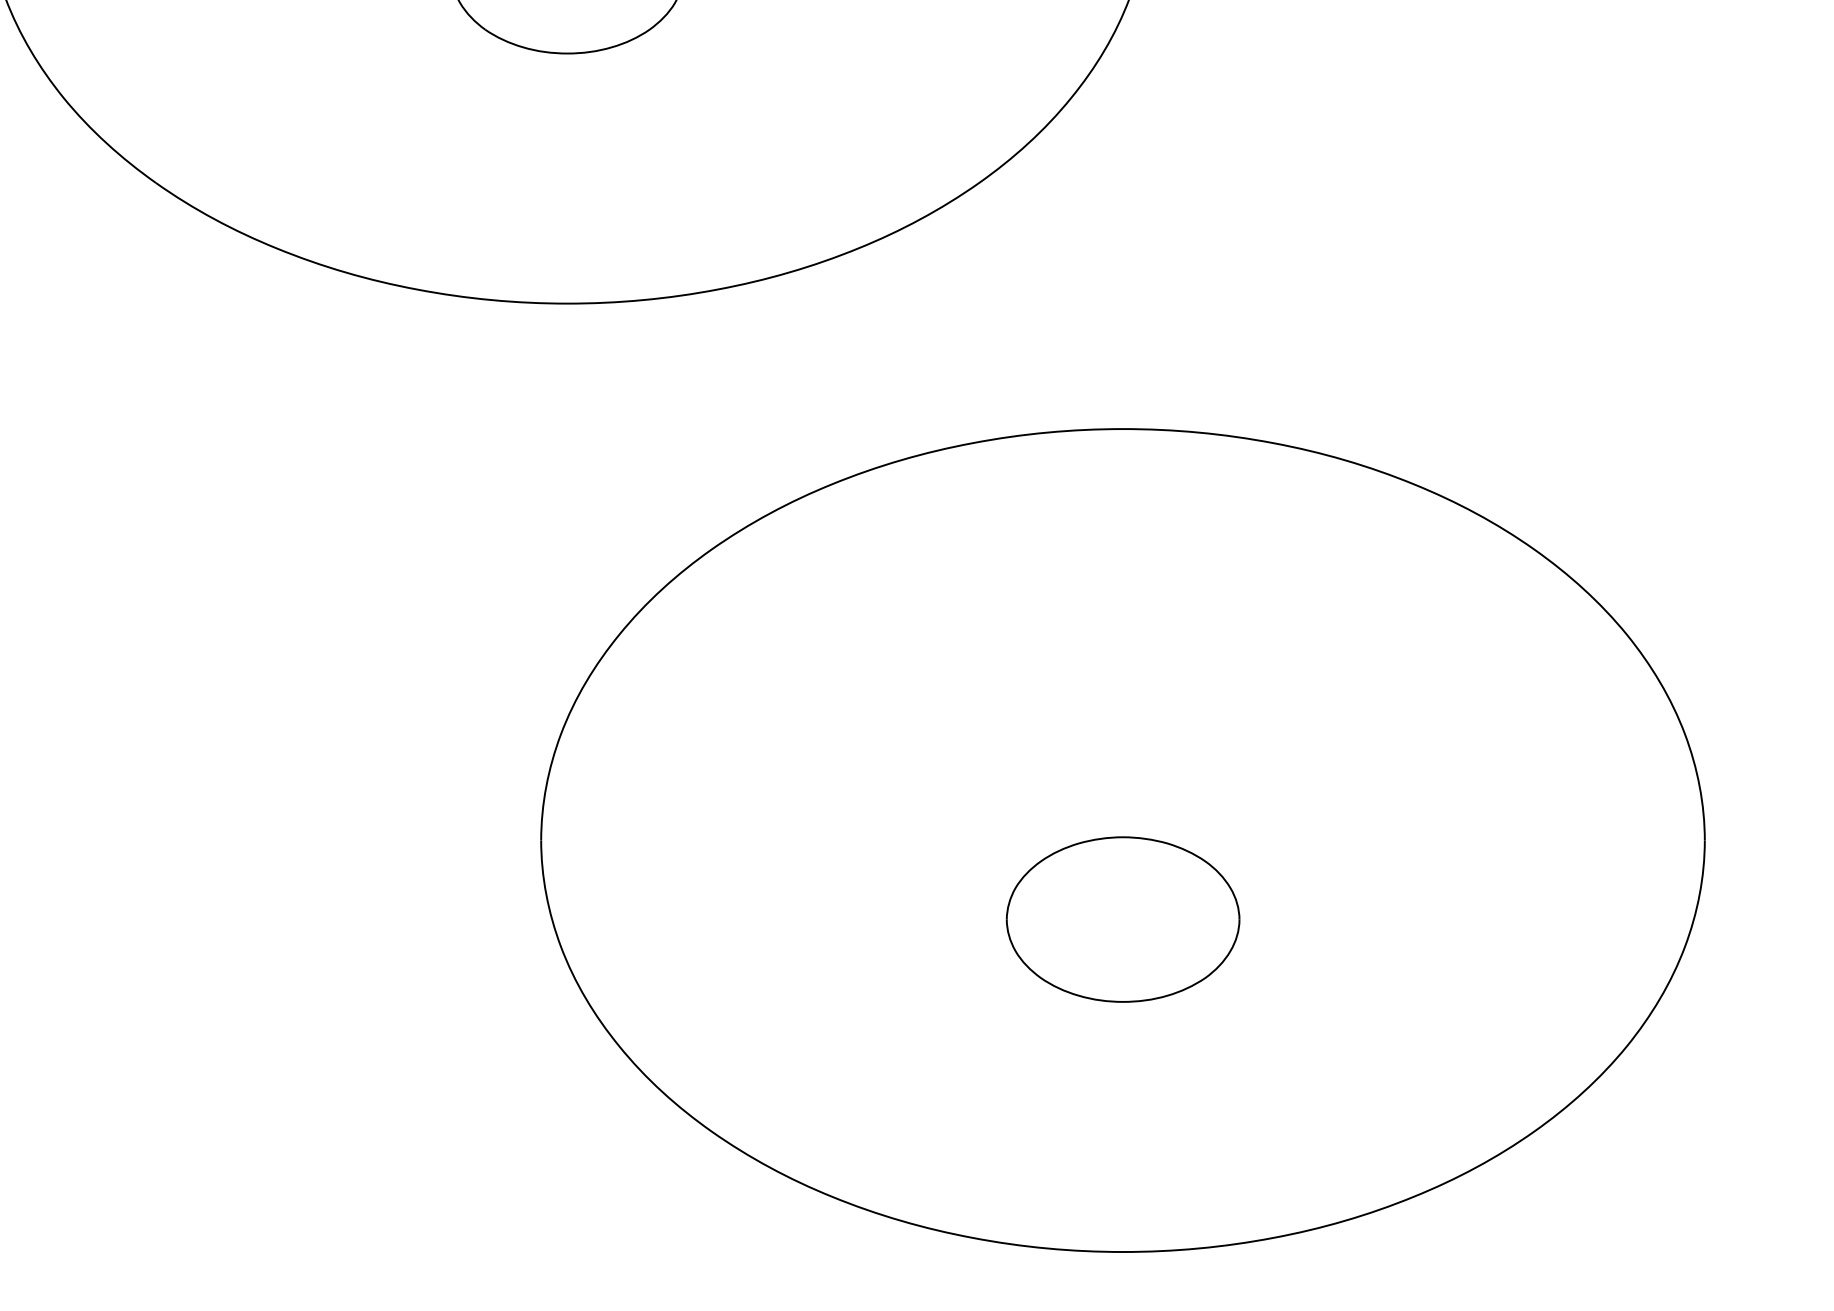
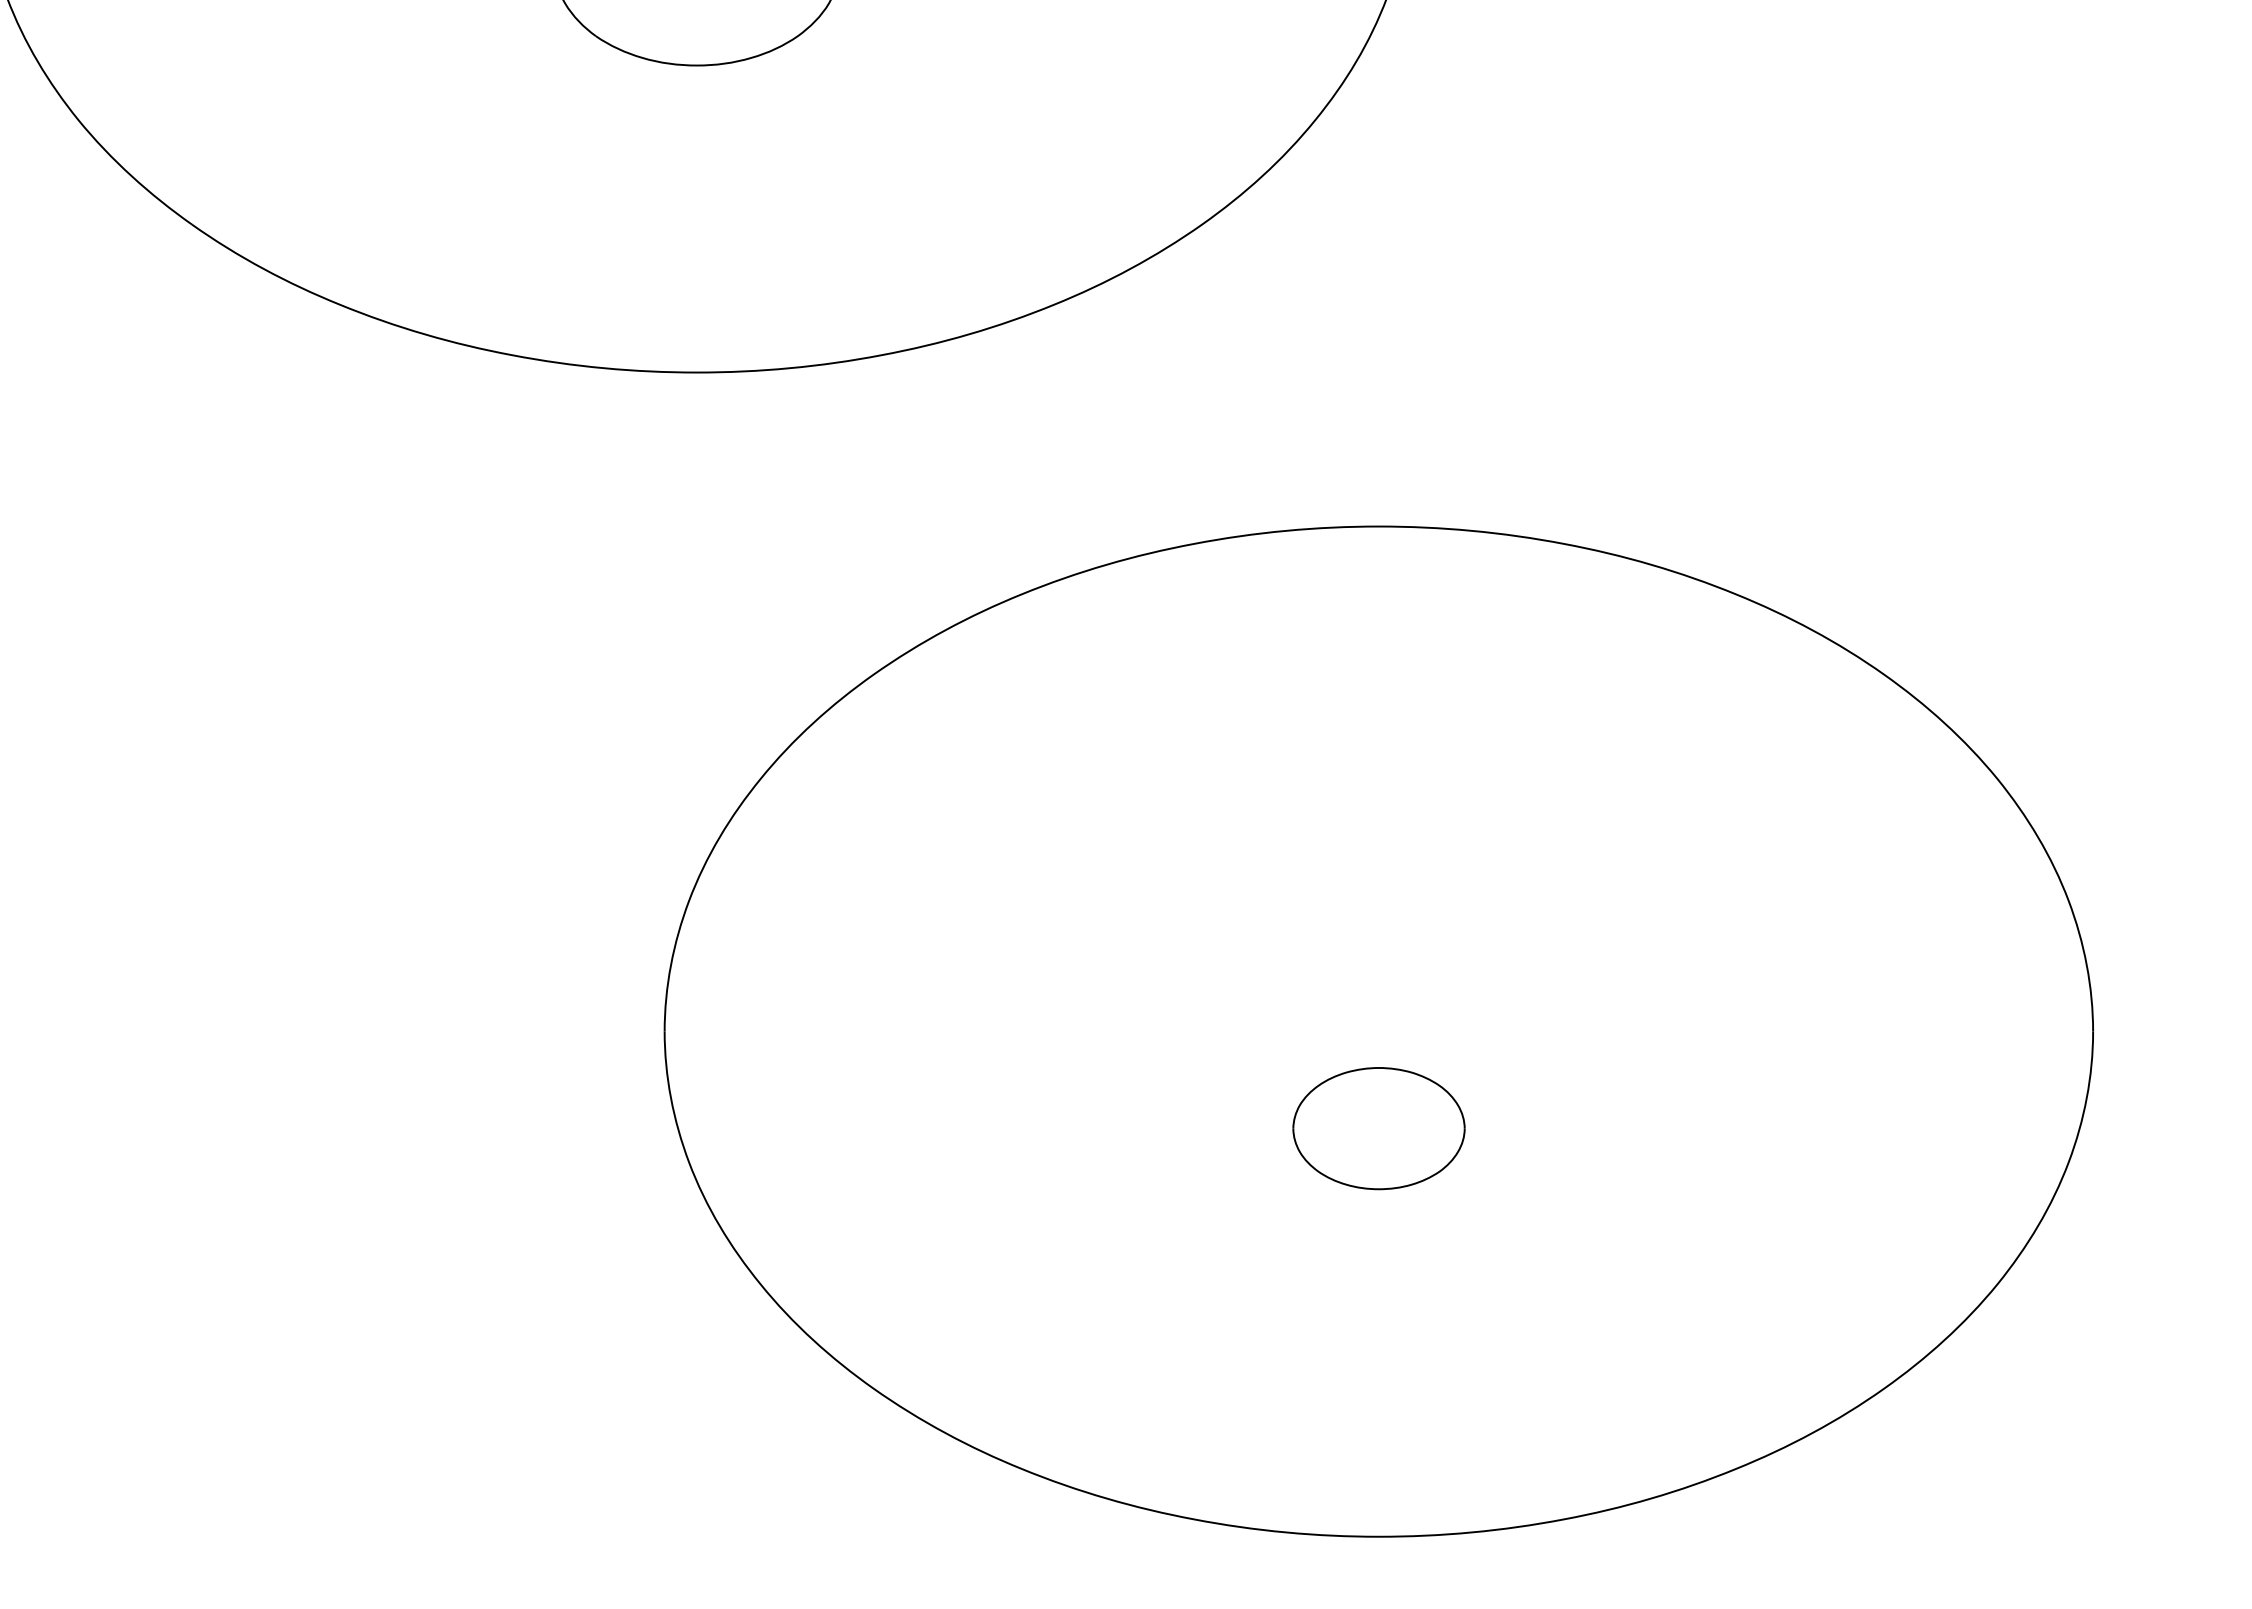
part: (1122, 919) -> (1378, 1128), size x0.6

